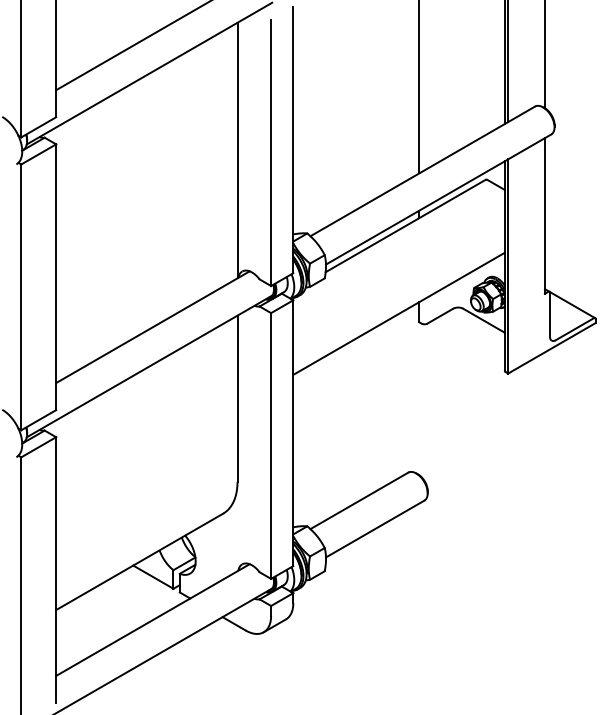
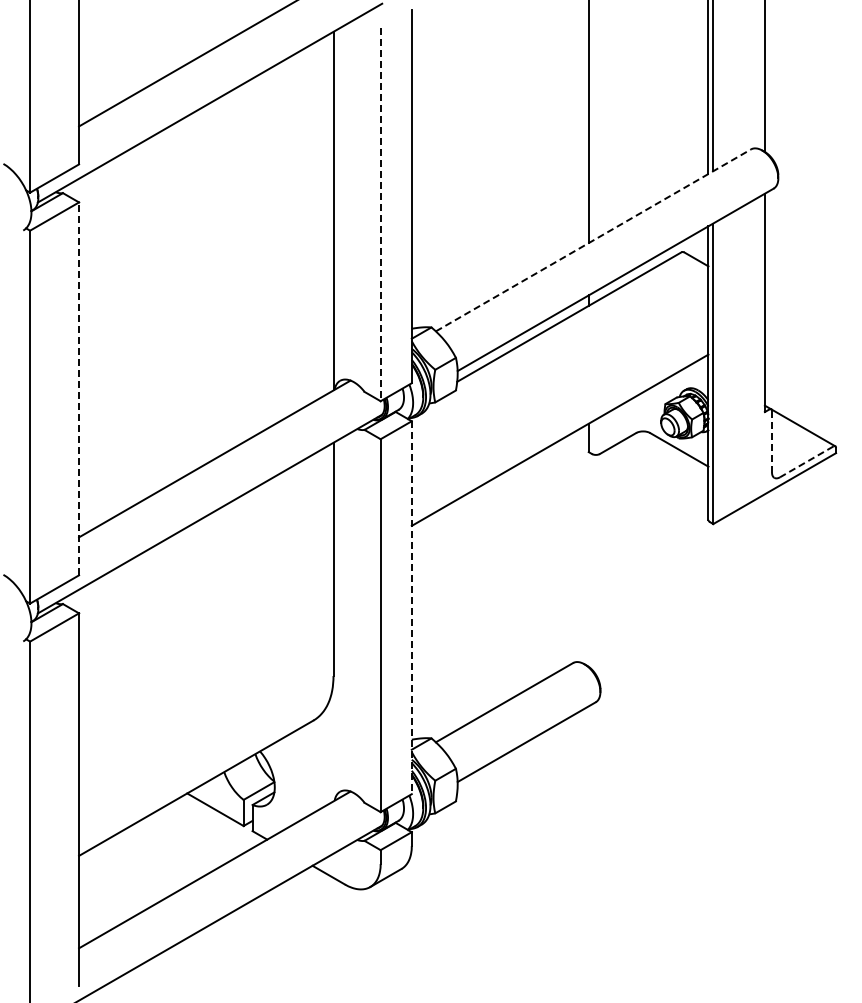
line: (271, 153) -> (380, 215), solid -> dashed
line: (422, 171) -> (593, 240), solid -> dashed
line: (56, 276) -> (79, 388), solid -> dashed
line: (550, 314) -> (772, 441), solid -> dashed
line: (574, 328) -> (806, 461), solid -> dashed
line: (293, 433) -> (411, 608), solid -> dashed

